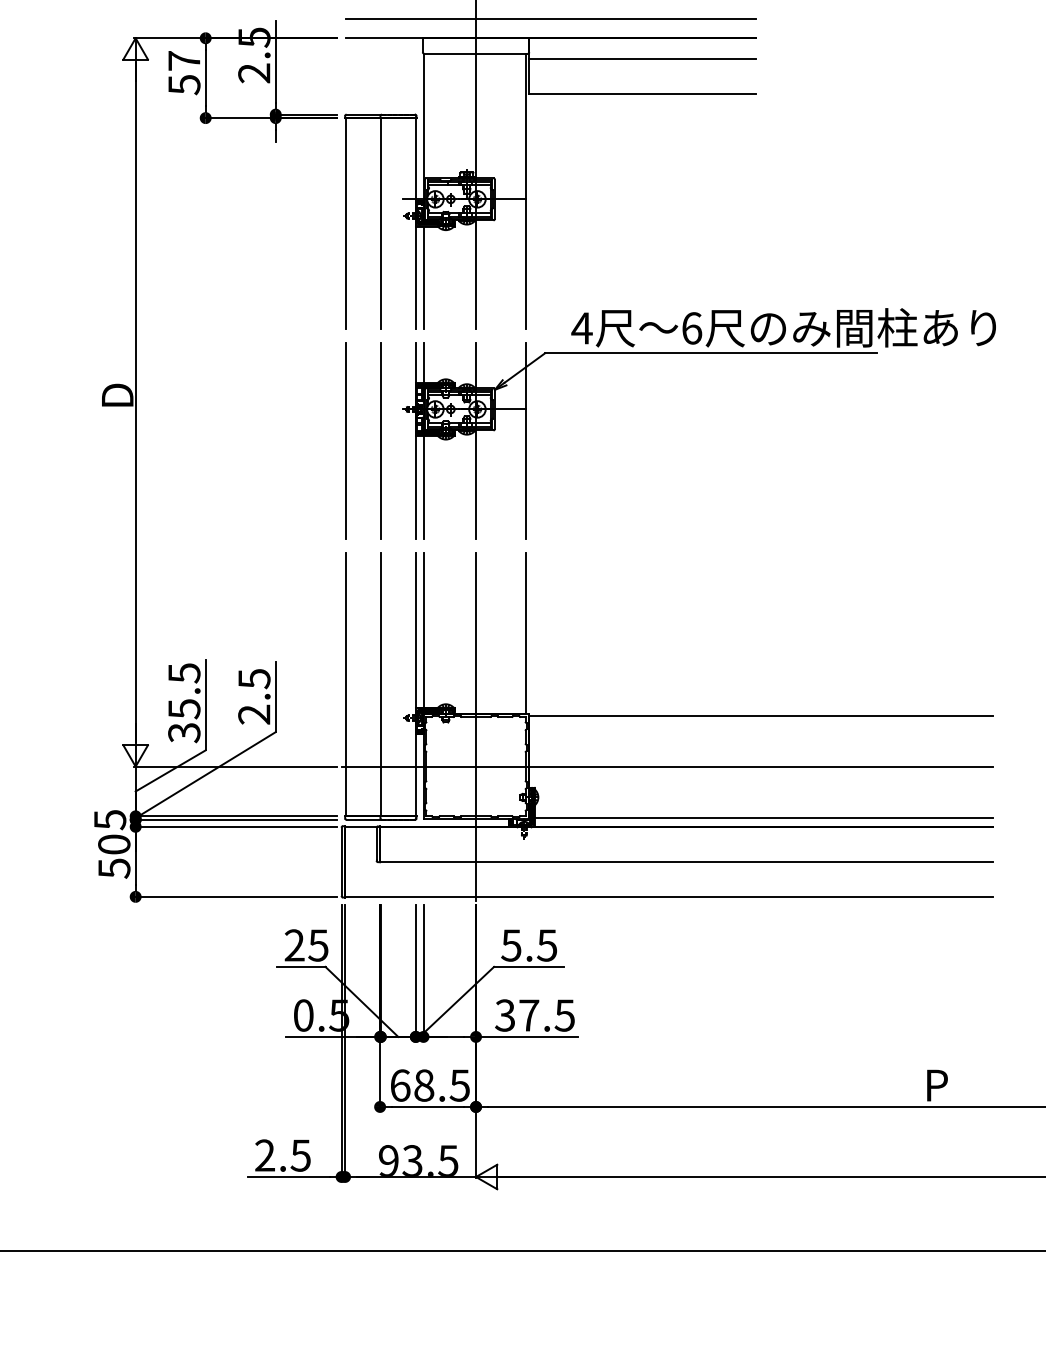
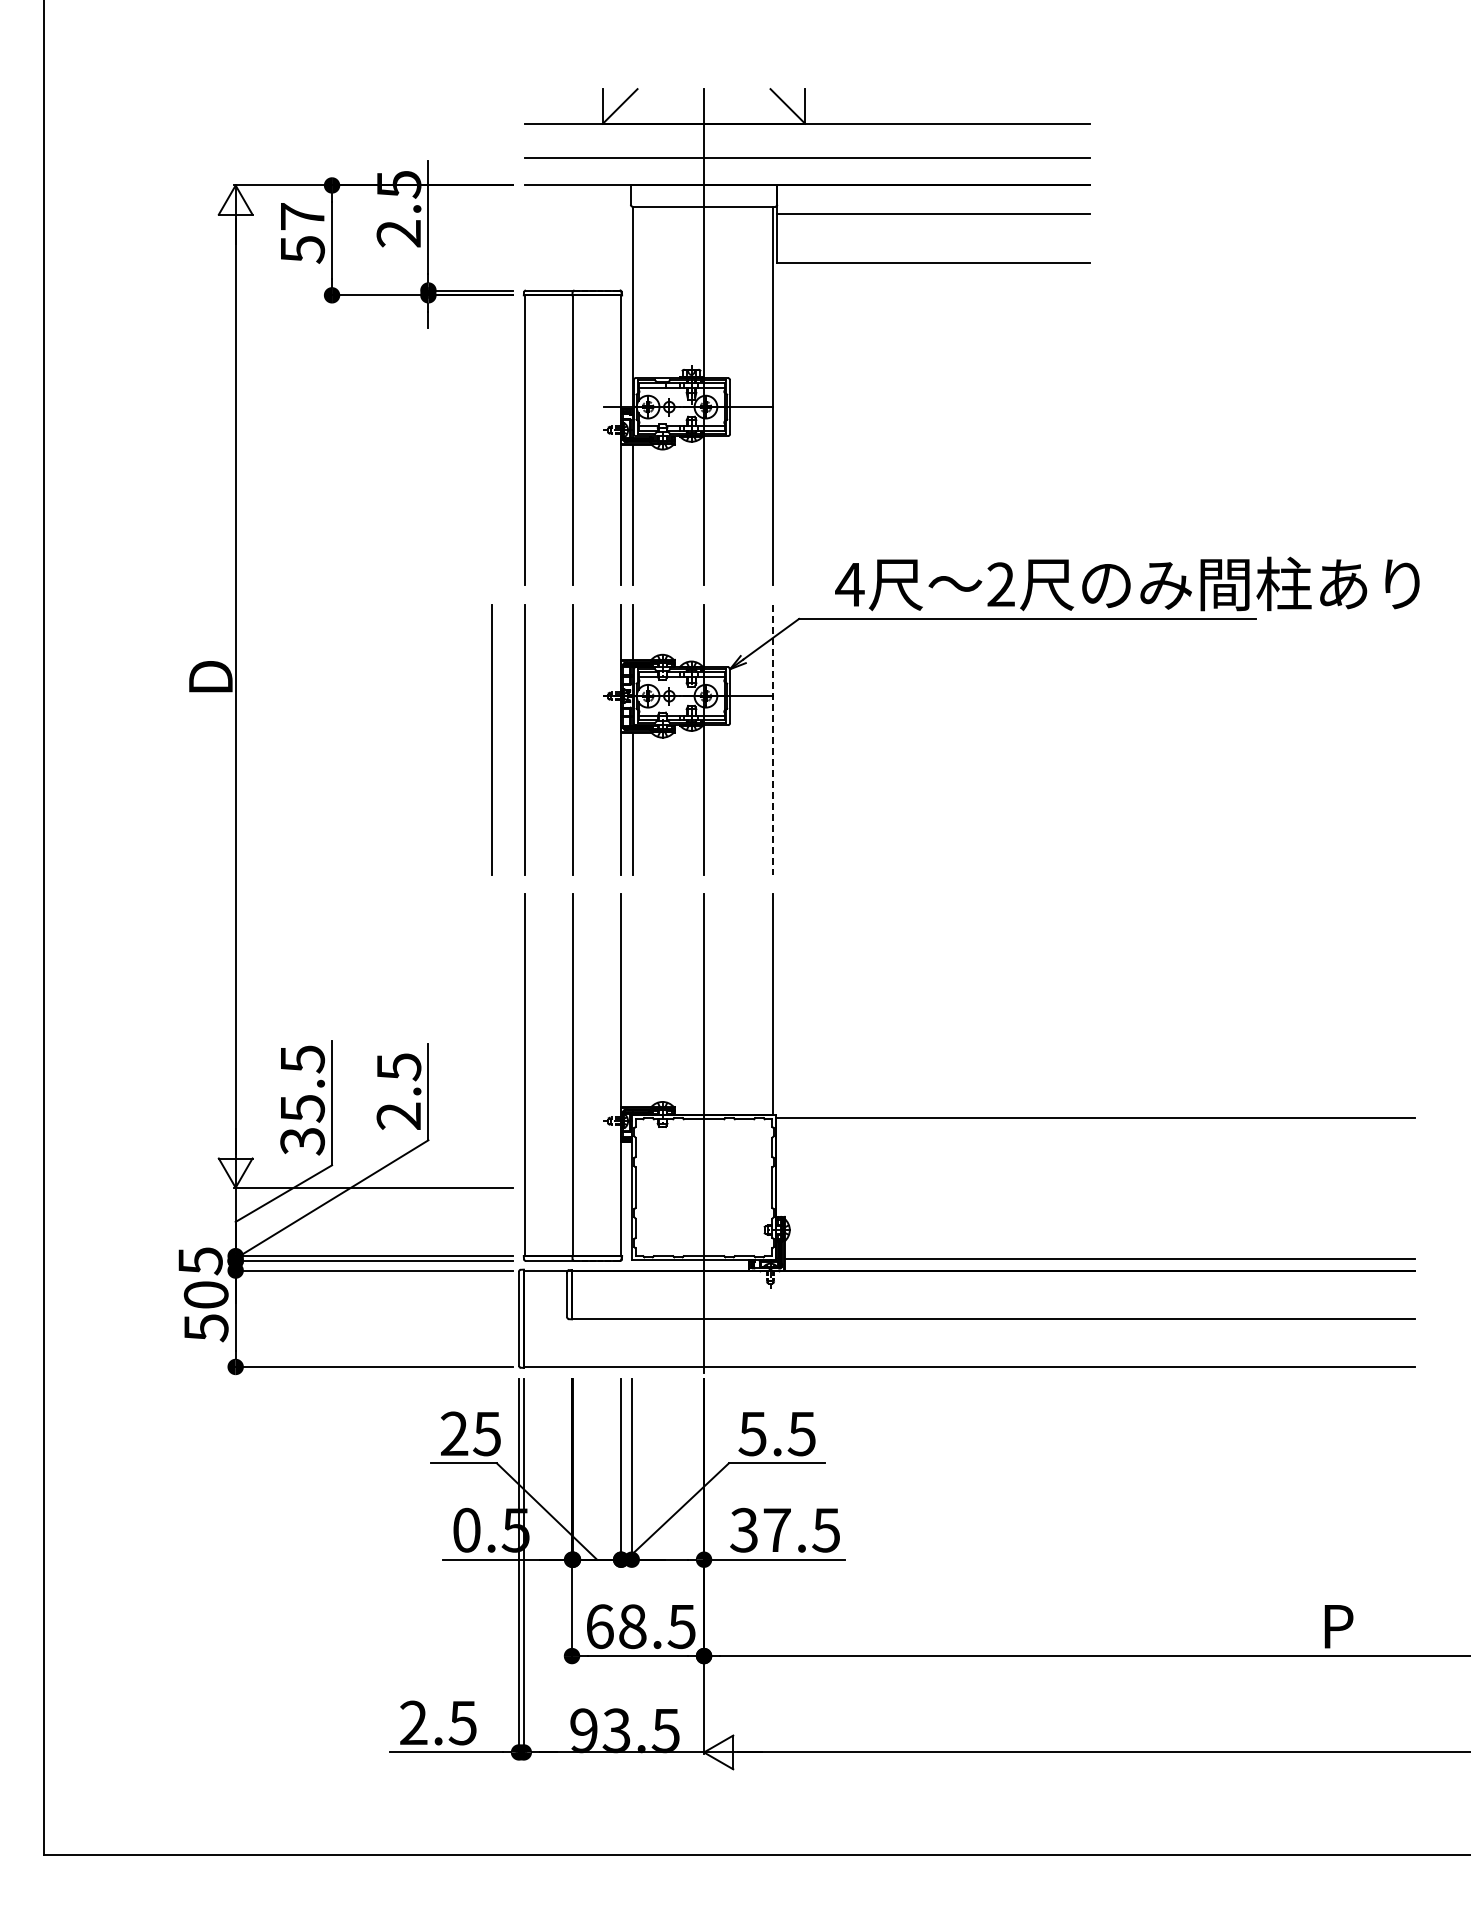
text: (692, 328) -> (1001, 584), 6 -> 2
line: (321, 440) -> (491, 739), added
line: (526, 440) -> (773, 739), solid -> dashed
line: (424, 630) -> (632, 1000), removed
line: (667, 766) -> (967, 1187), removed

